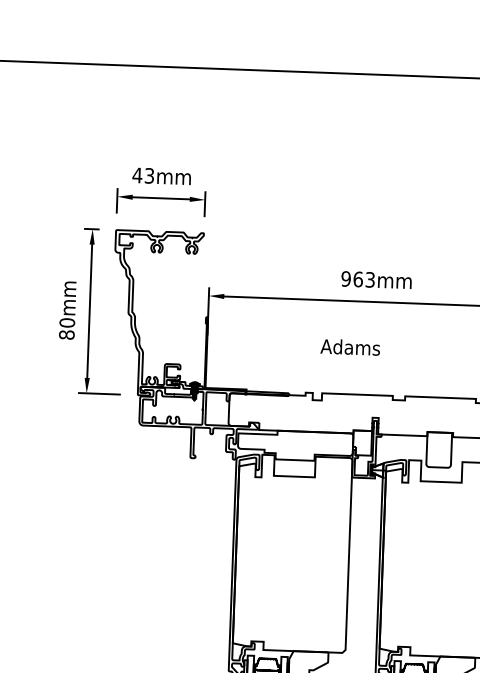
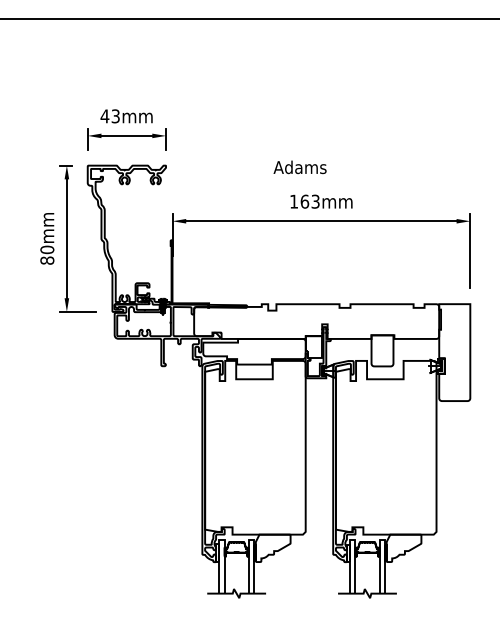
text: (345, 278) -> (293, 201), 963mm -> 163mm
text: (349, 347) -> (299, 167), moved

